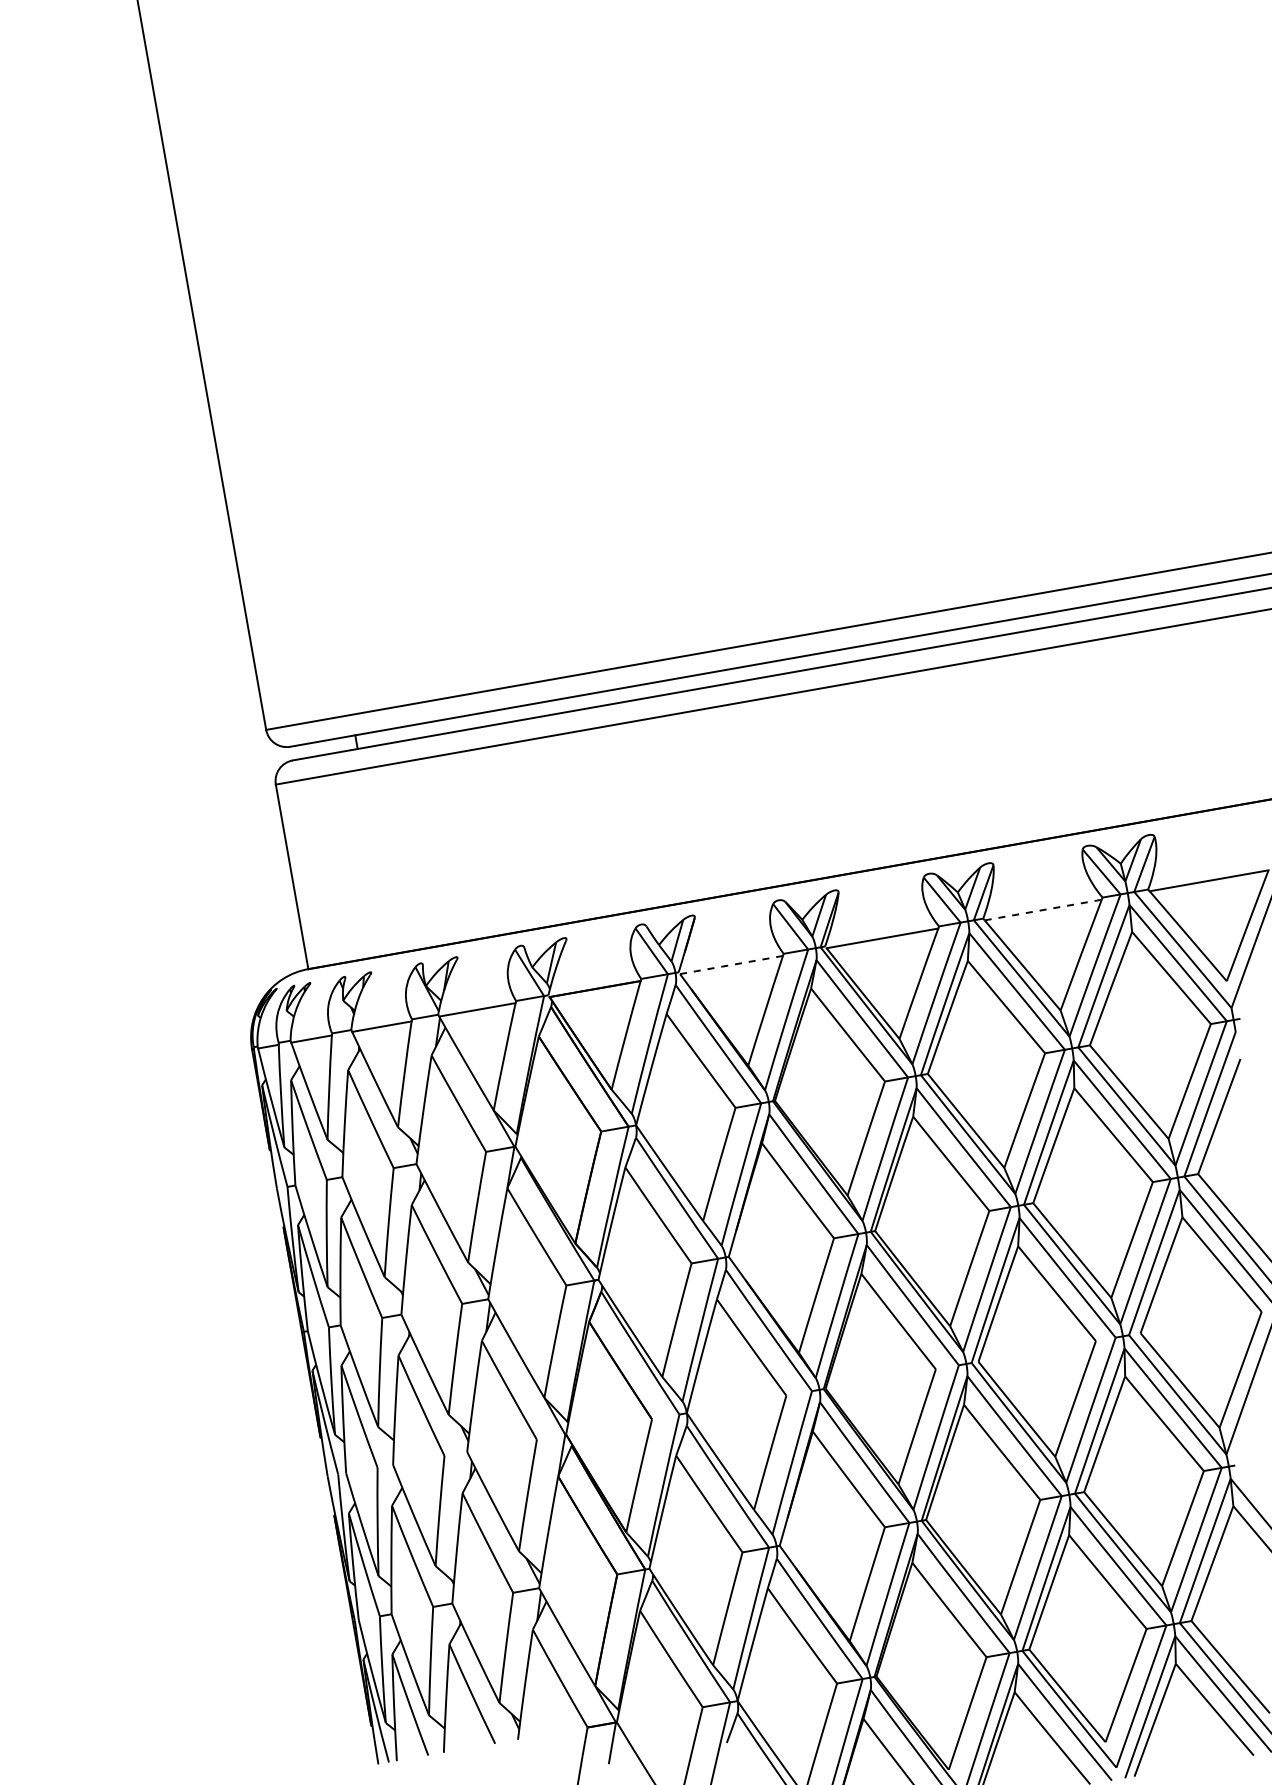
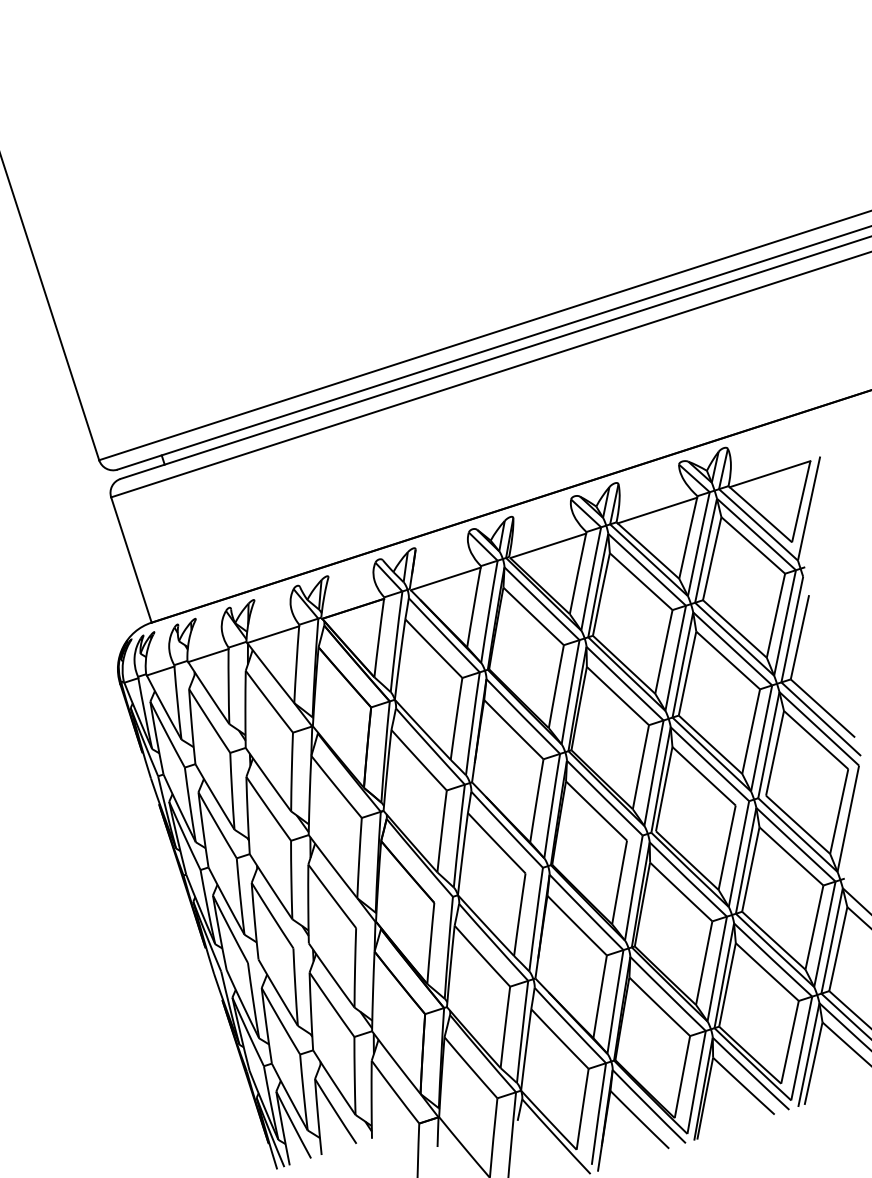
line: (1043, 909) -> (657, 510), dashed -> solid
line: (732, 964) -> (446, 578), dashed -> solid

